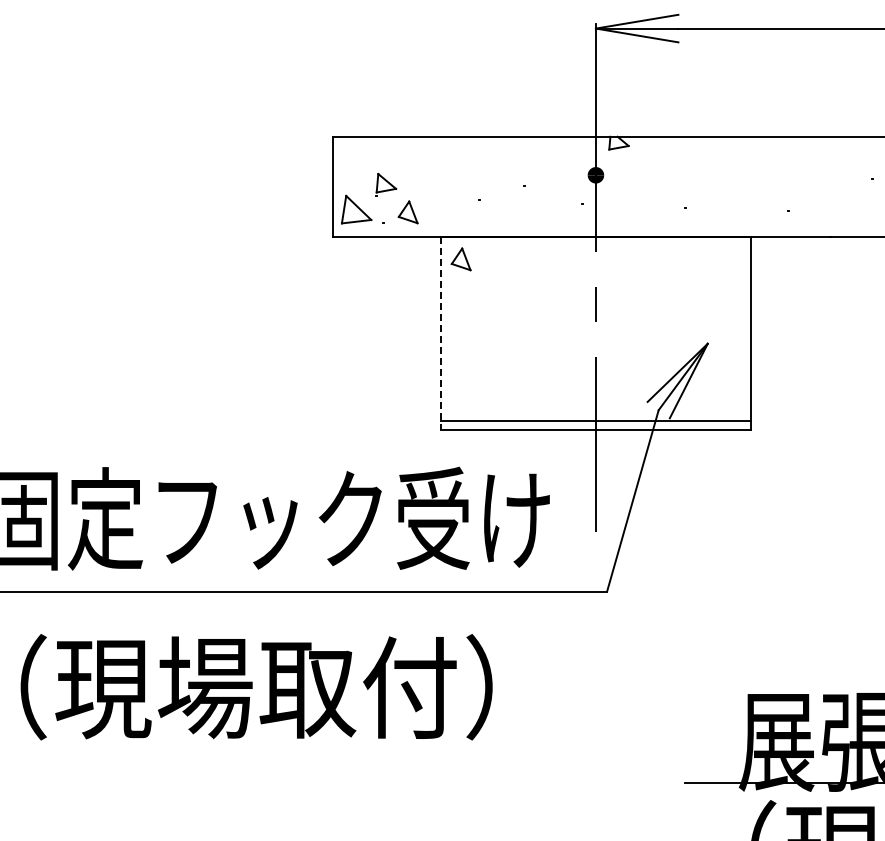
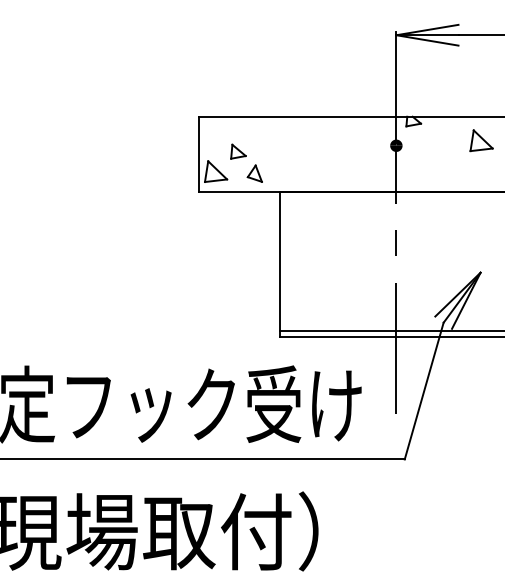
part: (708, 168) -> (481, 140), added
part: (460, 259) -> (294, 209), removed
line: (441, 333) -> (280, 264), dashed -> solid

